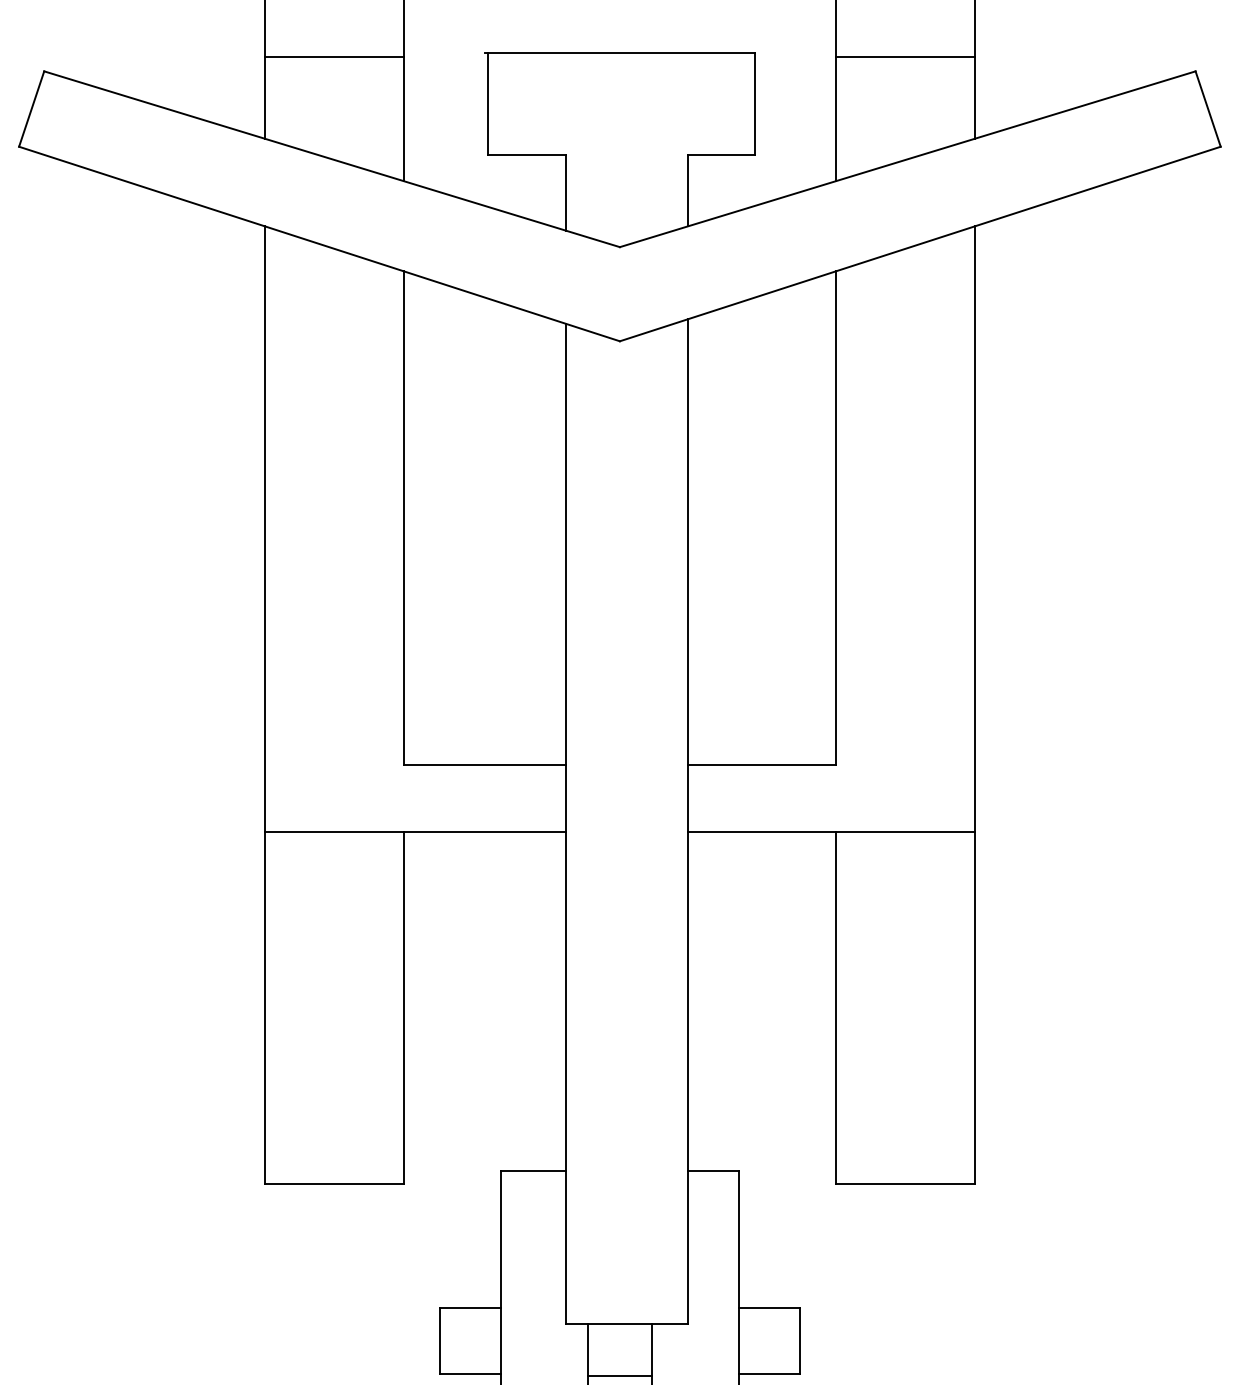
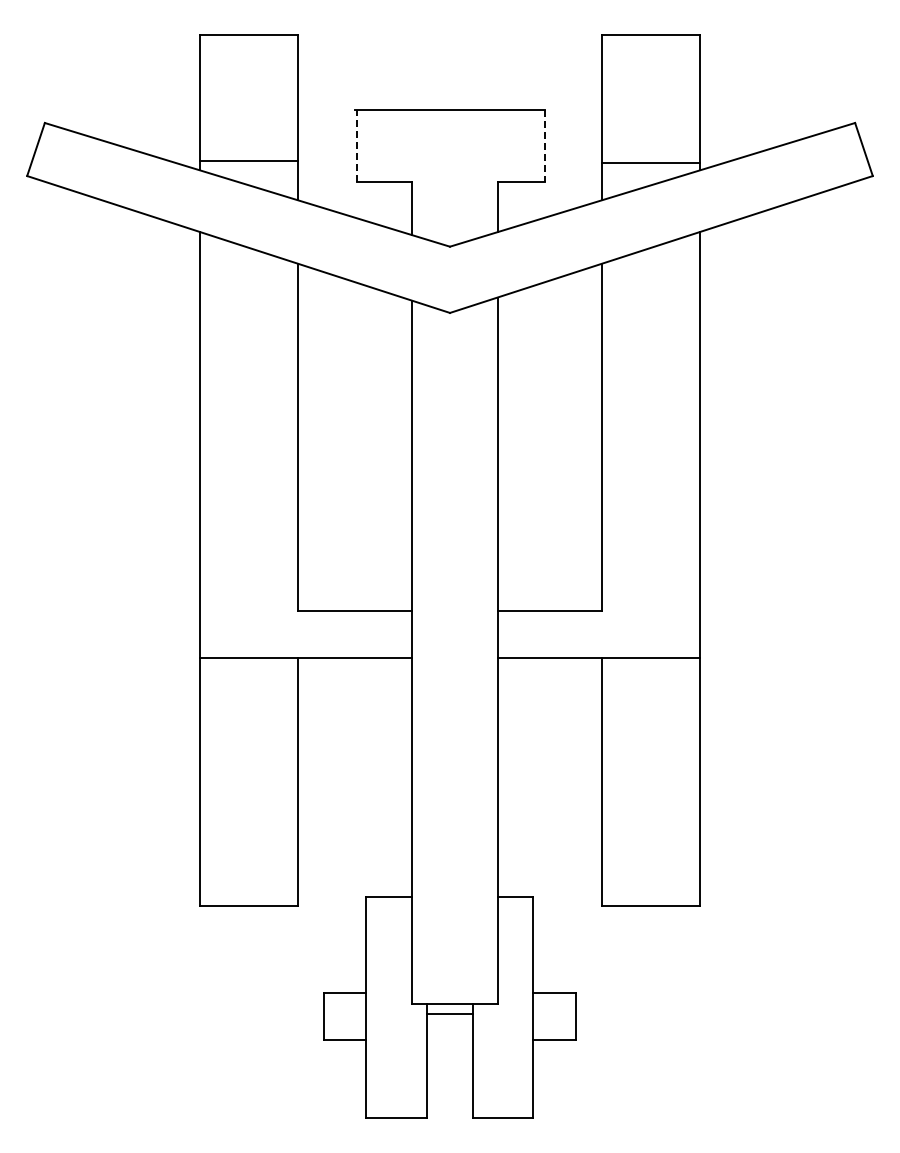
line: (334, 57) -> (249, 161), moved
line: (904, 57) -> (650, 163), moved
line: (487, 103) -> (356, 145), solid -> dashed
line: (755, 103) -> (545, 145), solid -> dashed
line: (619, 1375) -> (449, 1013), moved

